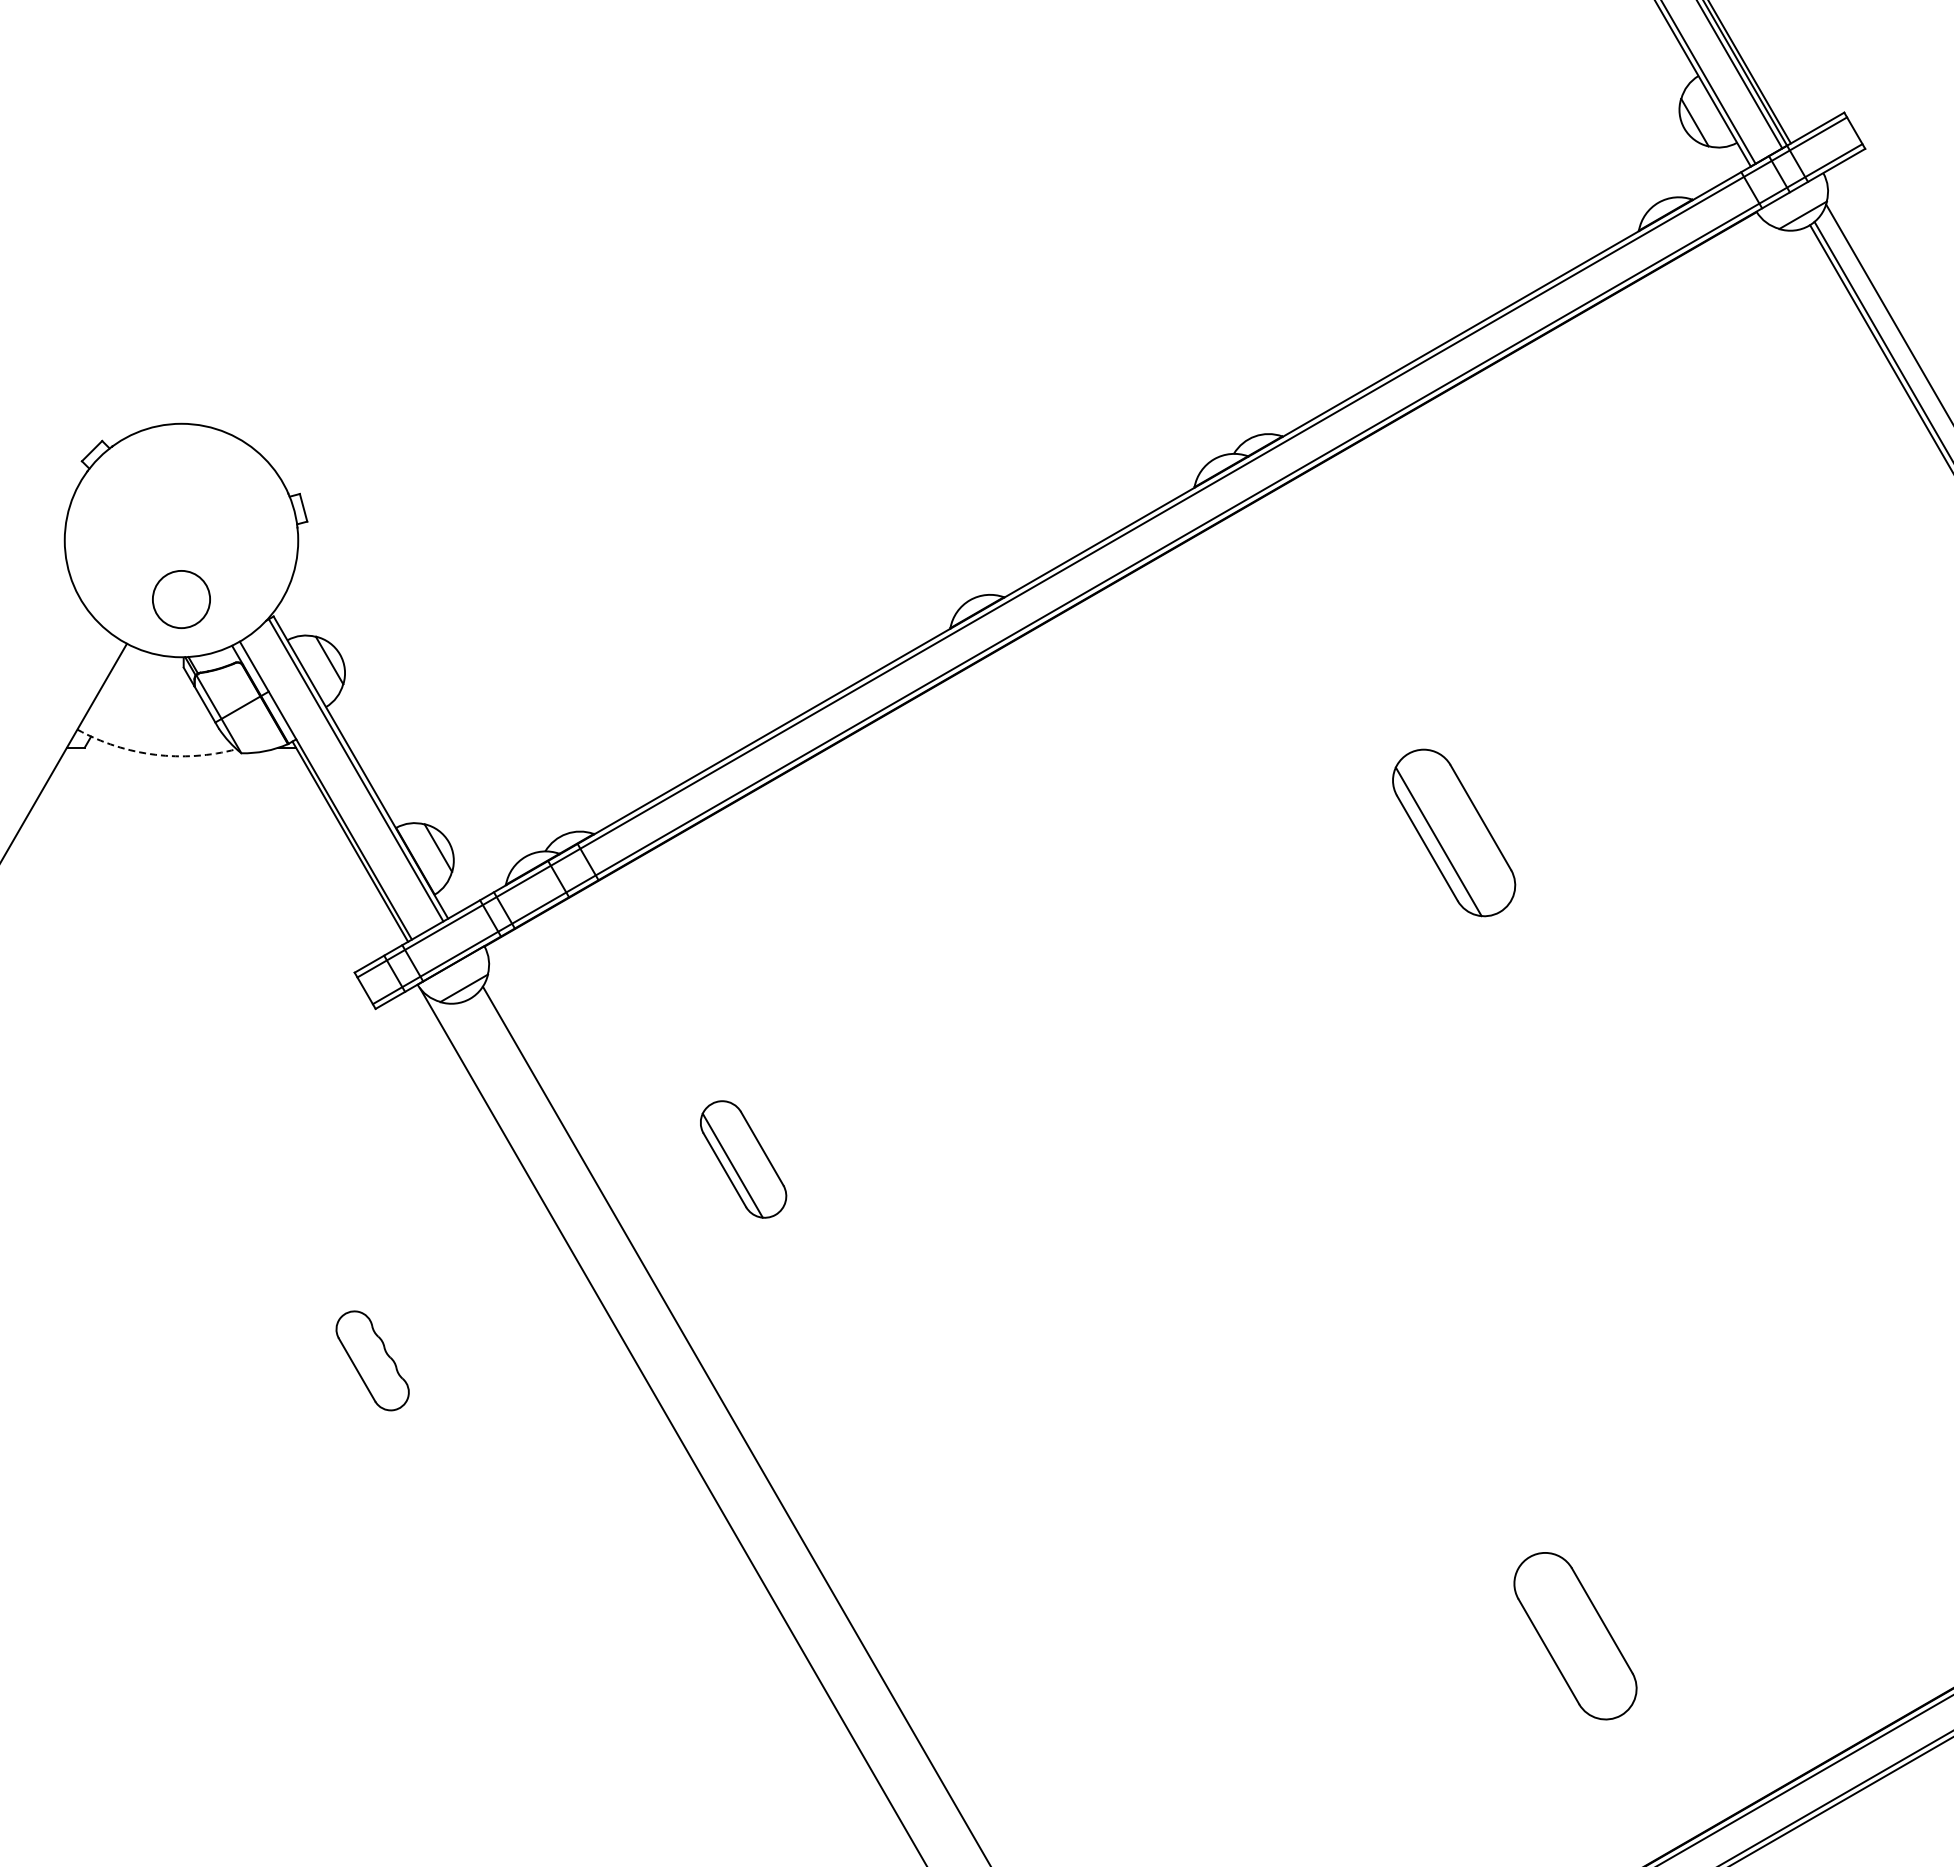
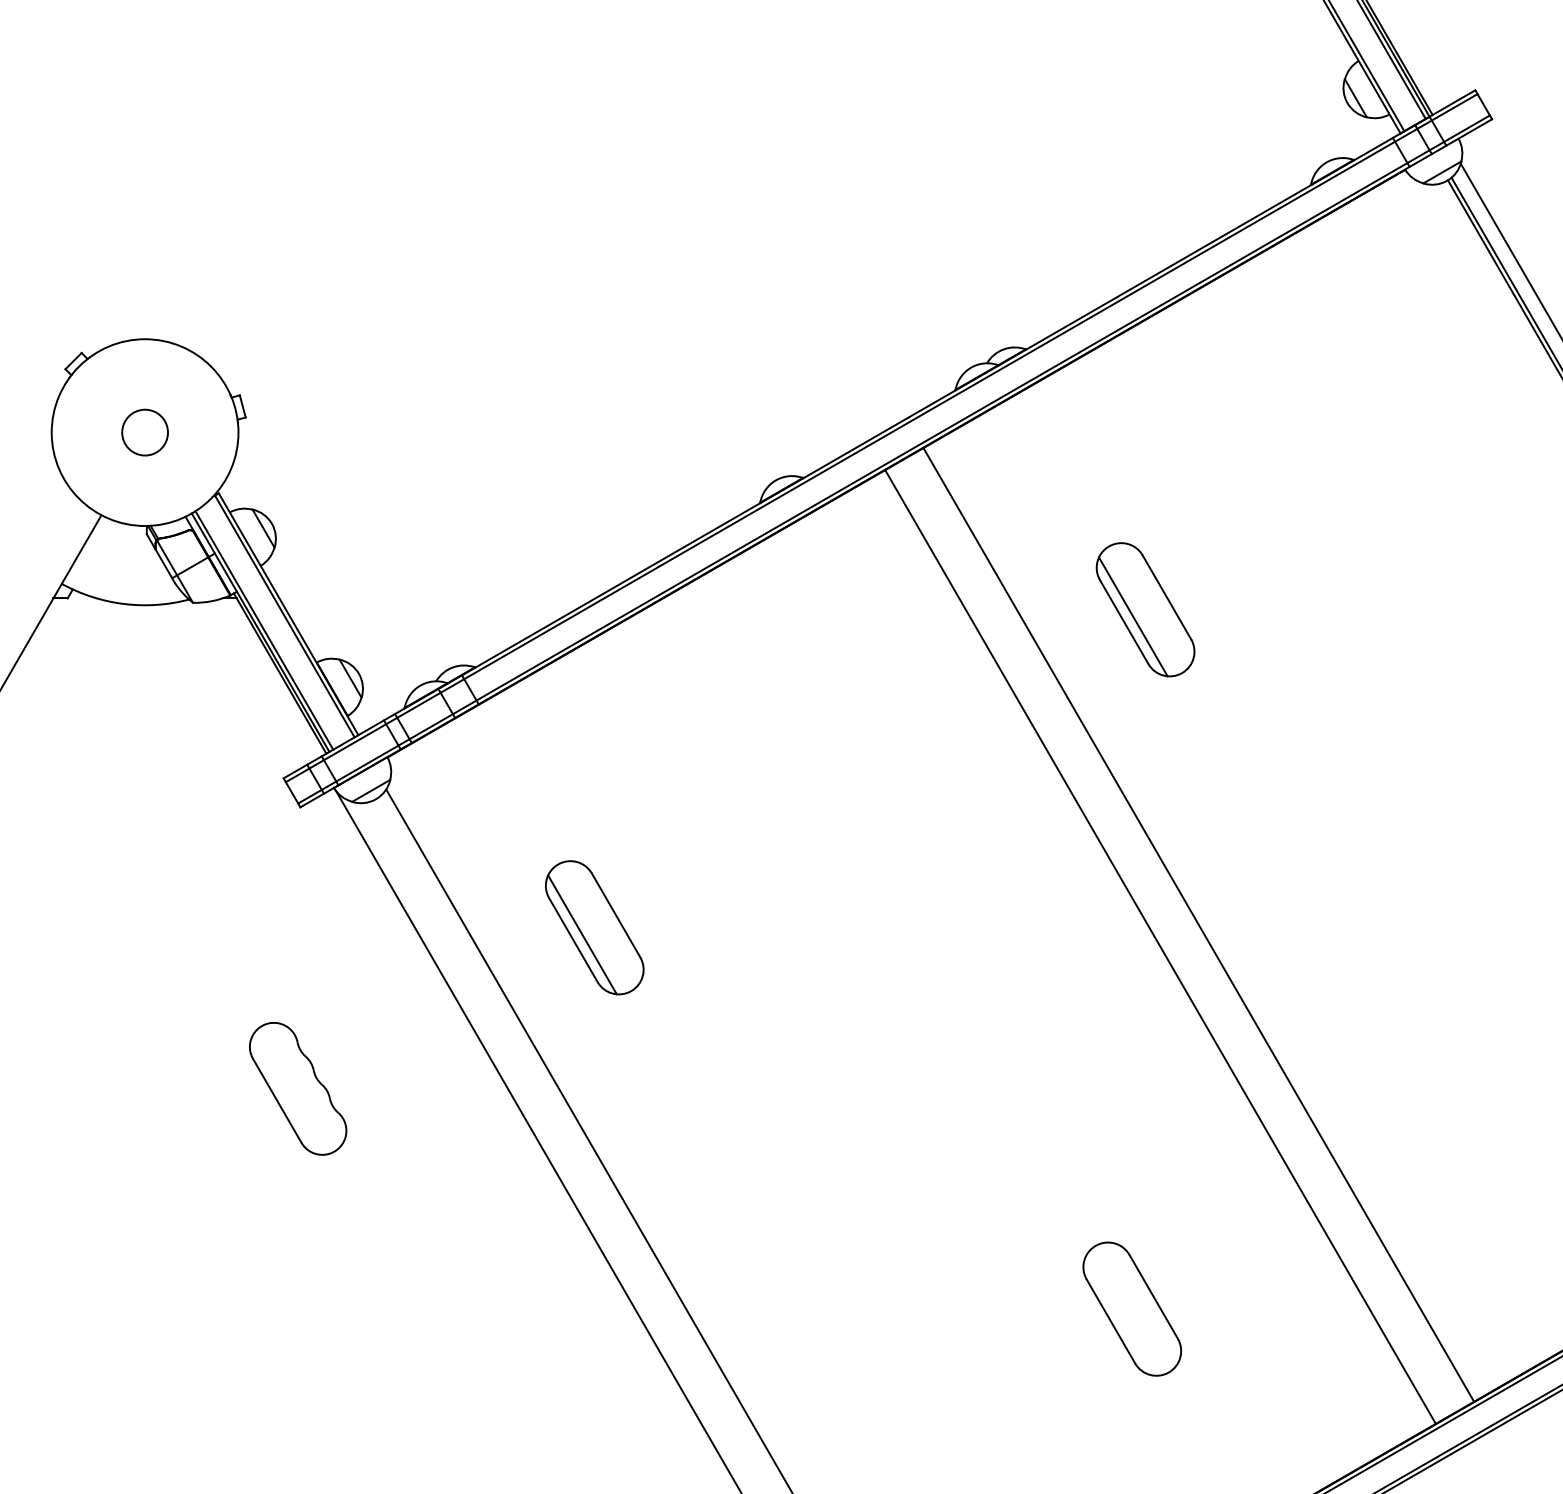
circle: (181, 599) -> (145, 432), moved
arc: (155, 754) -> (124, 603), dashed -> solid
line: (330, 787) -> (264, 630), added
part: (1454, 832) -> (1145, 609), moved
line: (1498, 1155) -> (1198, 924), added
part: (743, 1159) -> (594, 927), size x1.43
line: (1450, 1183) -> (1160, 947), added
part: (372, 1360) -> (297, 1088), size x1.67
part: (1575, 1636) -> (1132, 1309), moved

